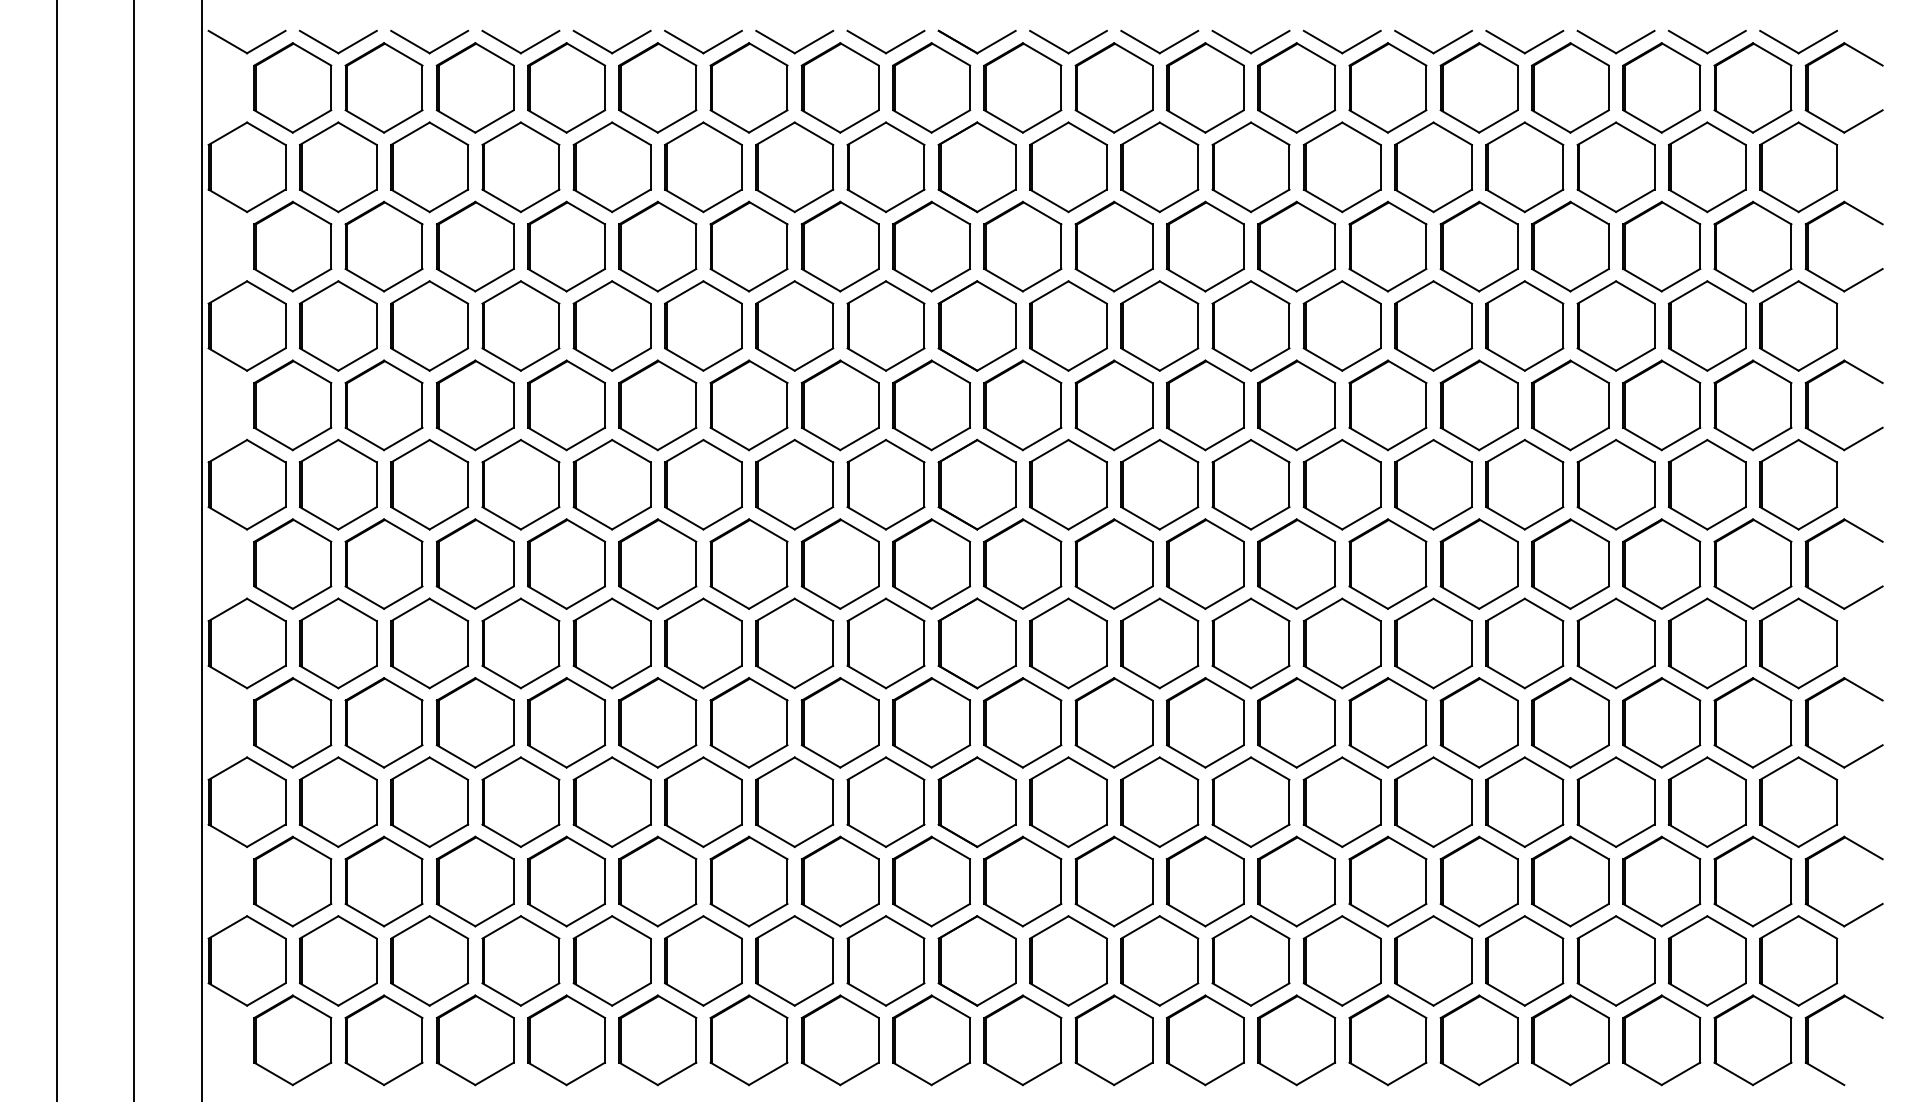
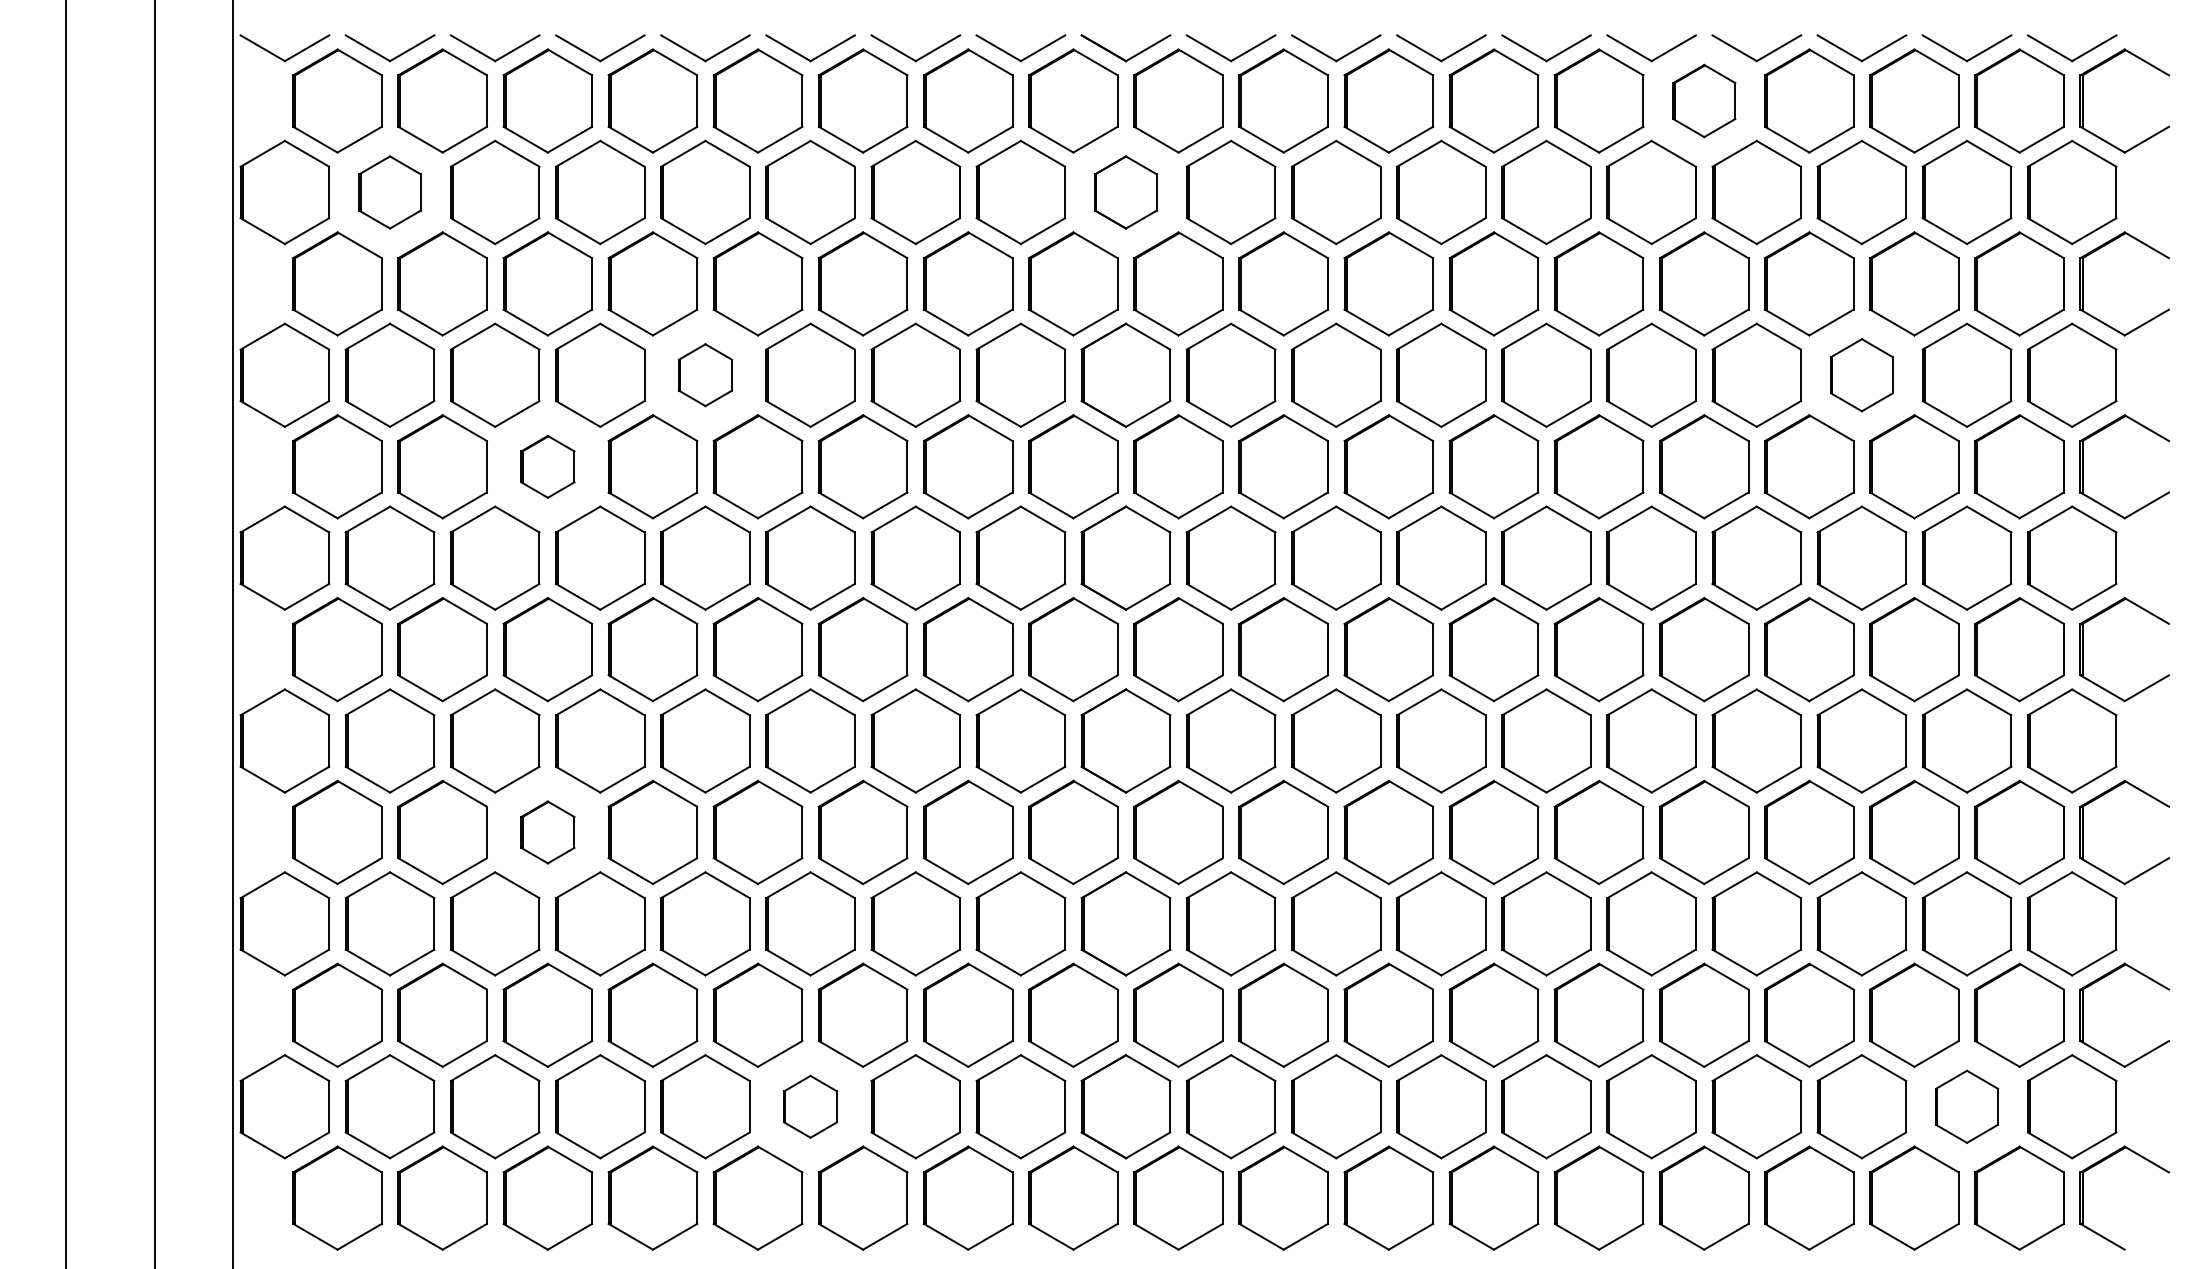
part: (1479, 87) -> (1704, 100), size x0.7
part: (337, 167) -> (389, 192), size x0.7
part: (976, 167) -> (1125, 192), size x0.7
part: (612, 325) -> (705, 374), size x0.6
part: (1615, 325) -> (1861, 374), size x0.7
part: (475, 405) -> (547, 466), size x0.6
part: (475, 722) -> (547, 832), size x0.6
part: (703, 960) -> (810, 1106), size x0.6
part: (1706, 960) -> (1966, 1106), size x0.7

